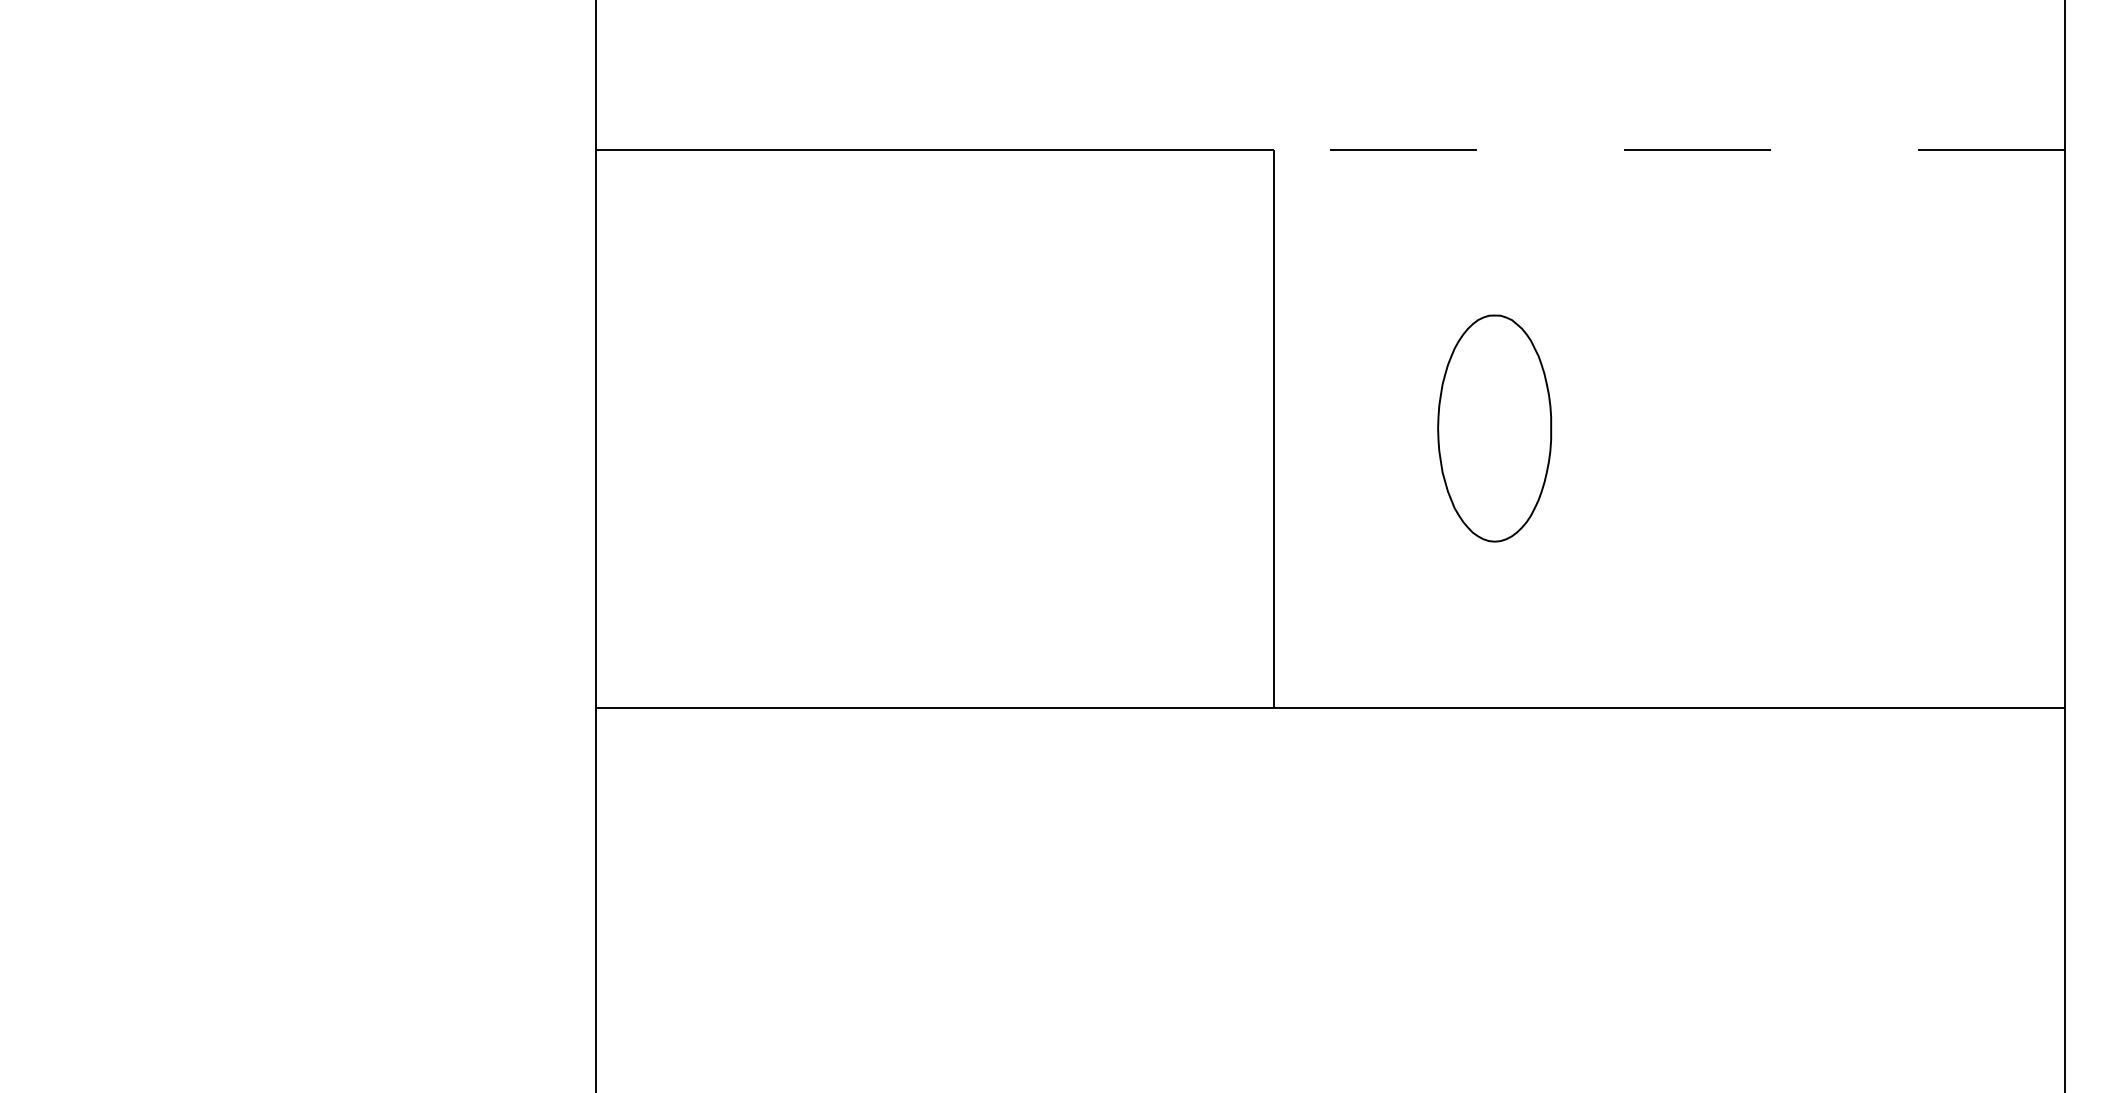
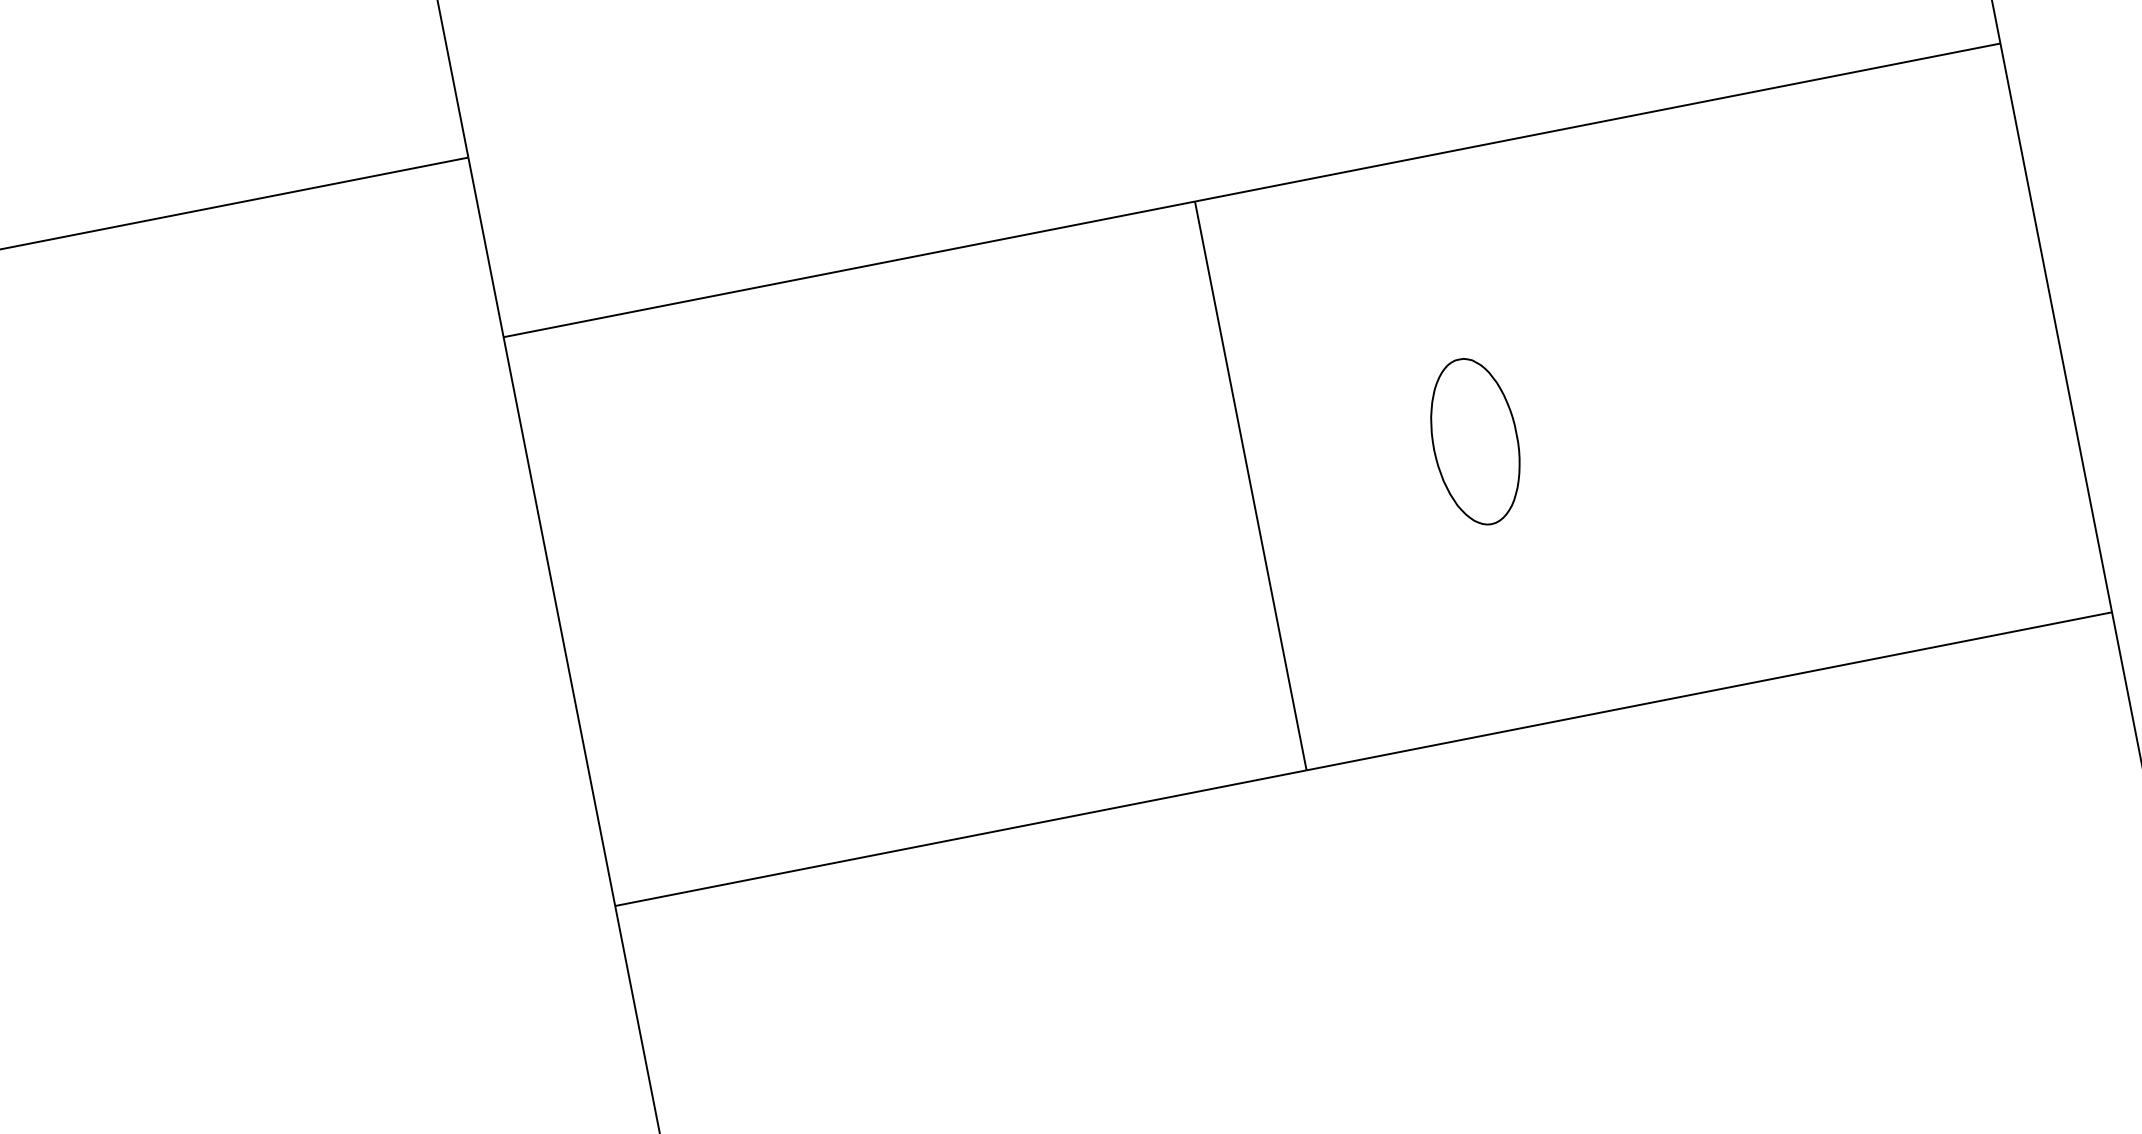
line: (1668, 149) -> (1596, 122), dashed -> solid
part: (1494, 428) -> (1475, 441), size x0.71

